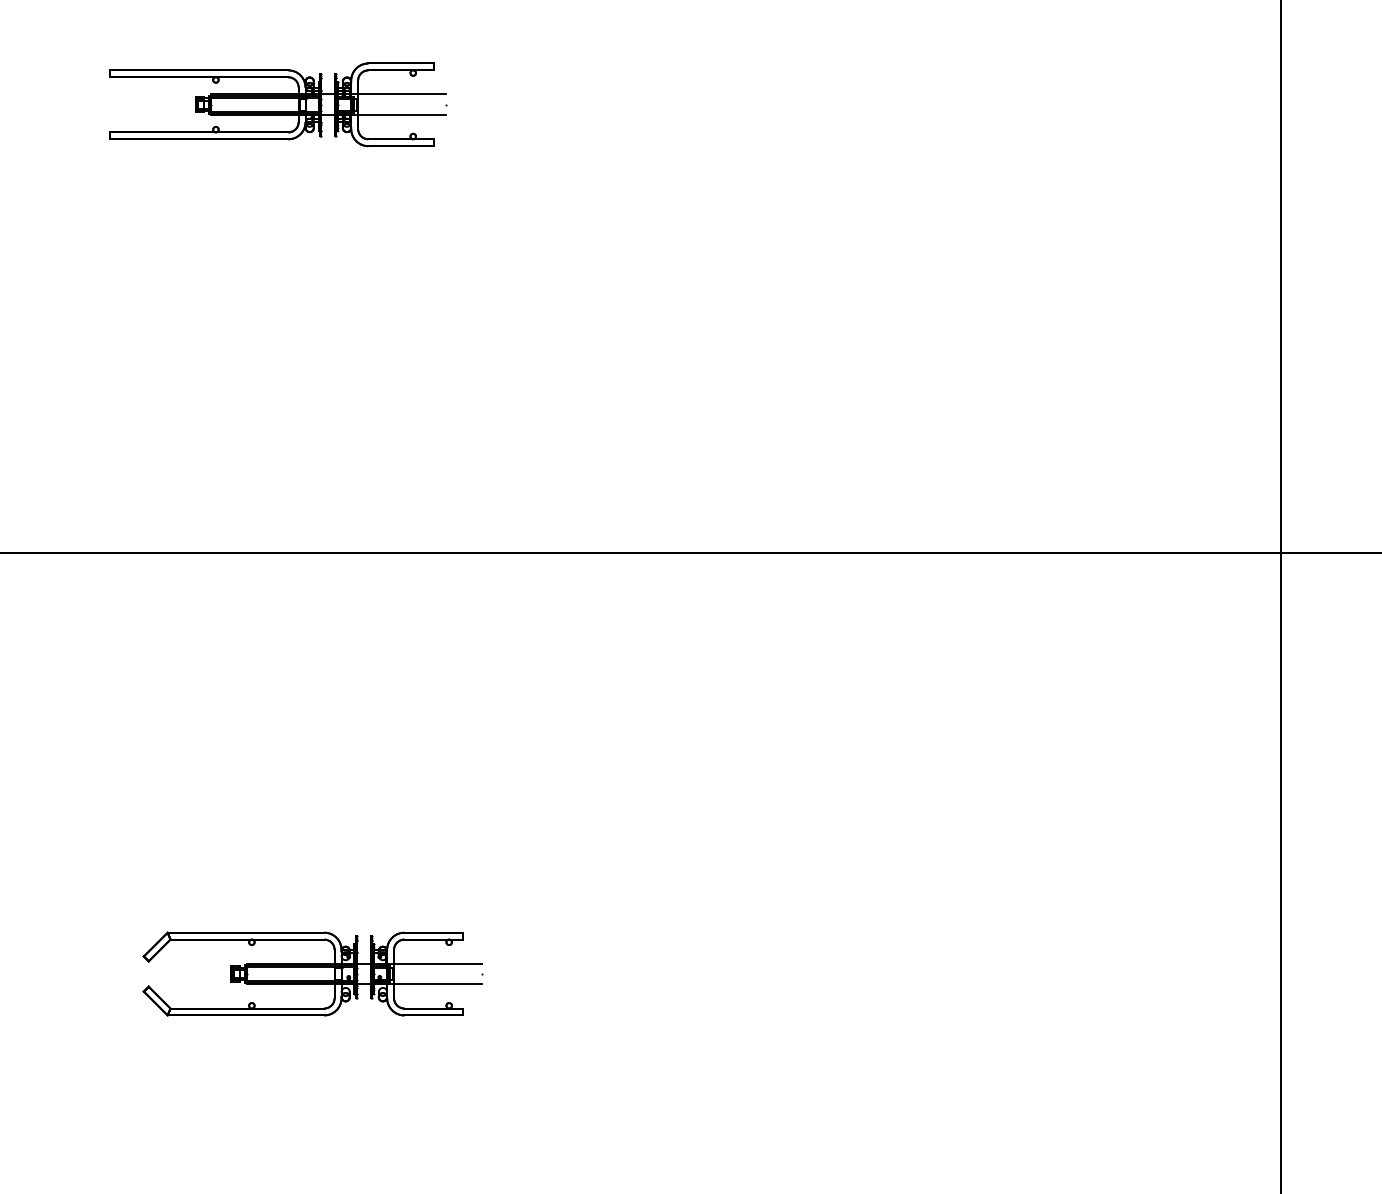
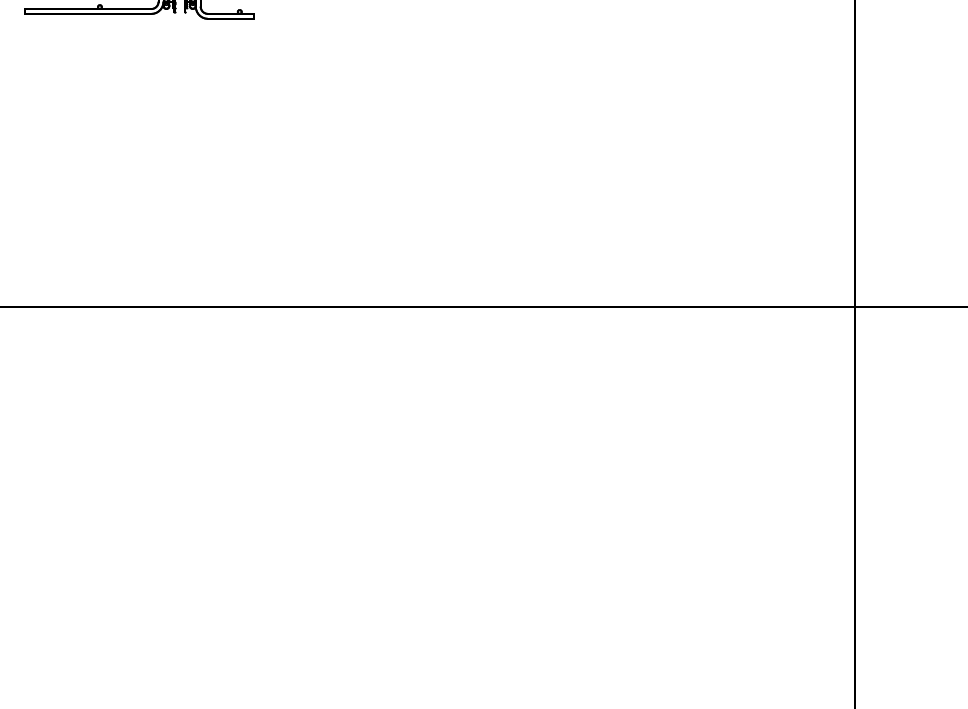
part: (312, 973) -> (168, 605), removed

